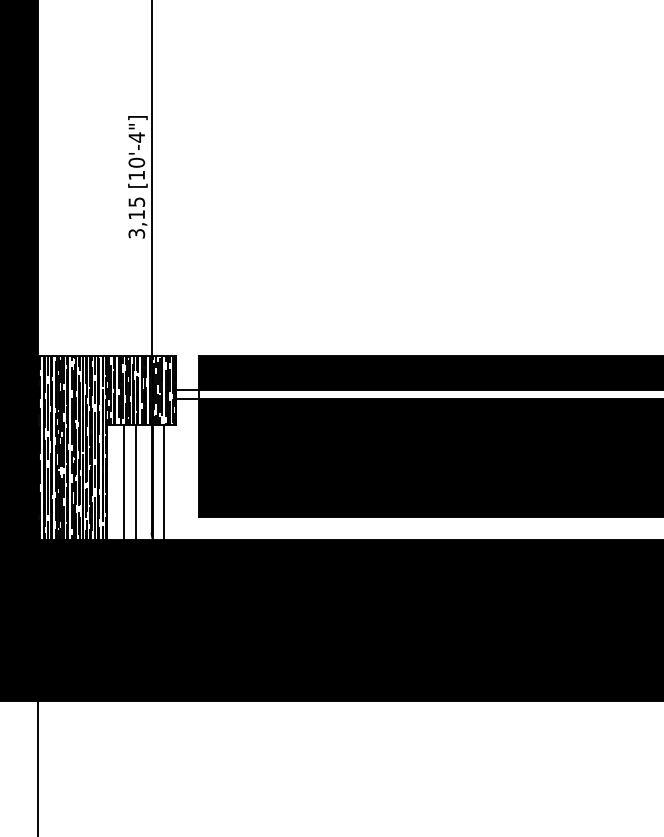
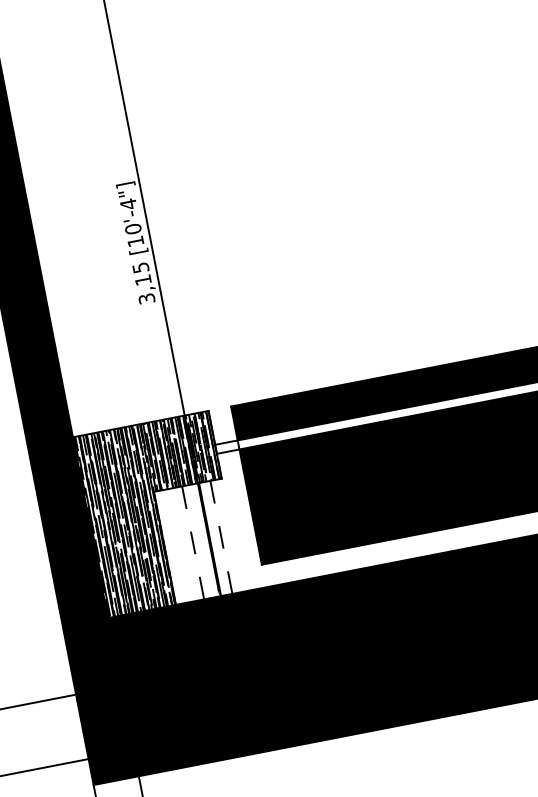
line: (124, 481) -> (182, 544), removed
line: (135, 482) -> (193, 543), solid -> dashed
line: (164, 482) -> (221, 537), solid -> dashed

